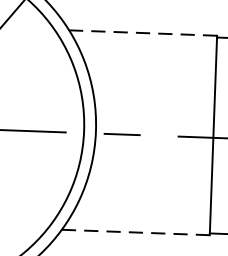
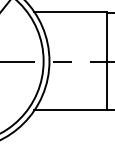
line: (142, 33) -> (70, 12), dashed -> solid
line: (137, 232) -> (71, 110), dashed -> solid

